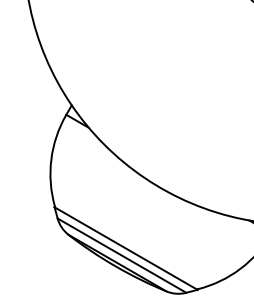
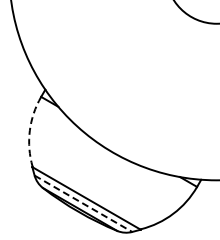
arc: (50, 159) -> (29, 130), solid -> dashed
line: (122, 256) -> (83, 204), solid -> dashed

